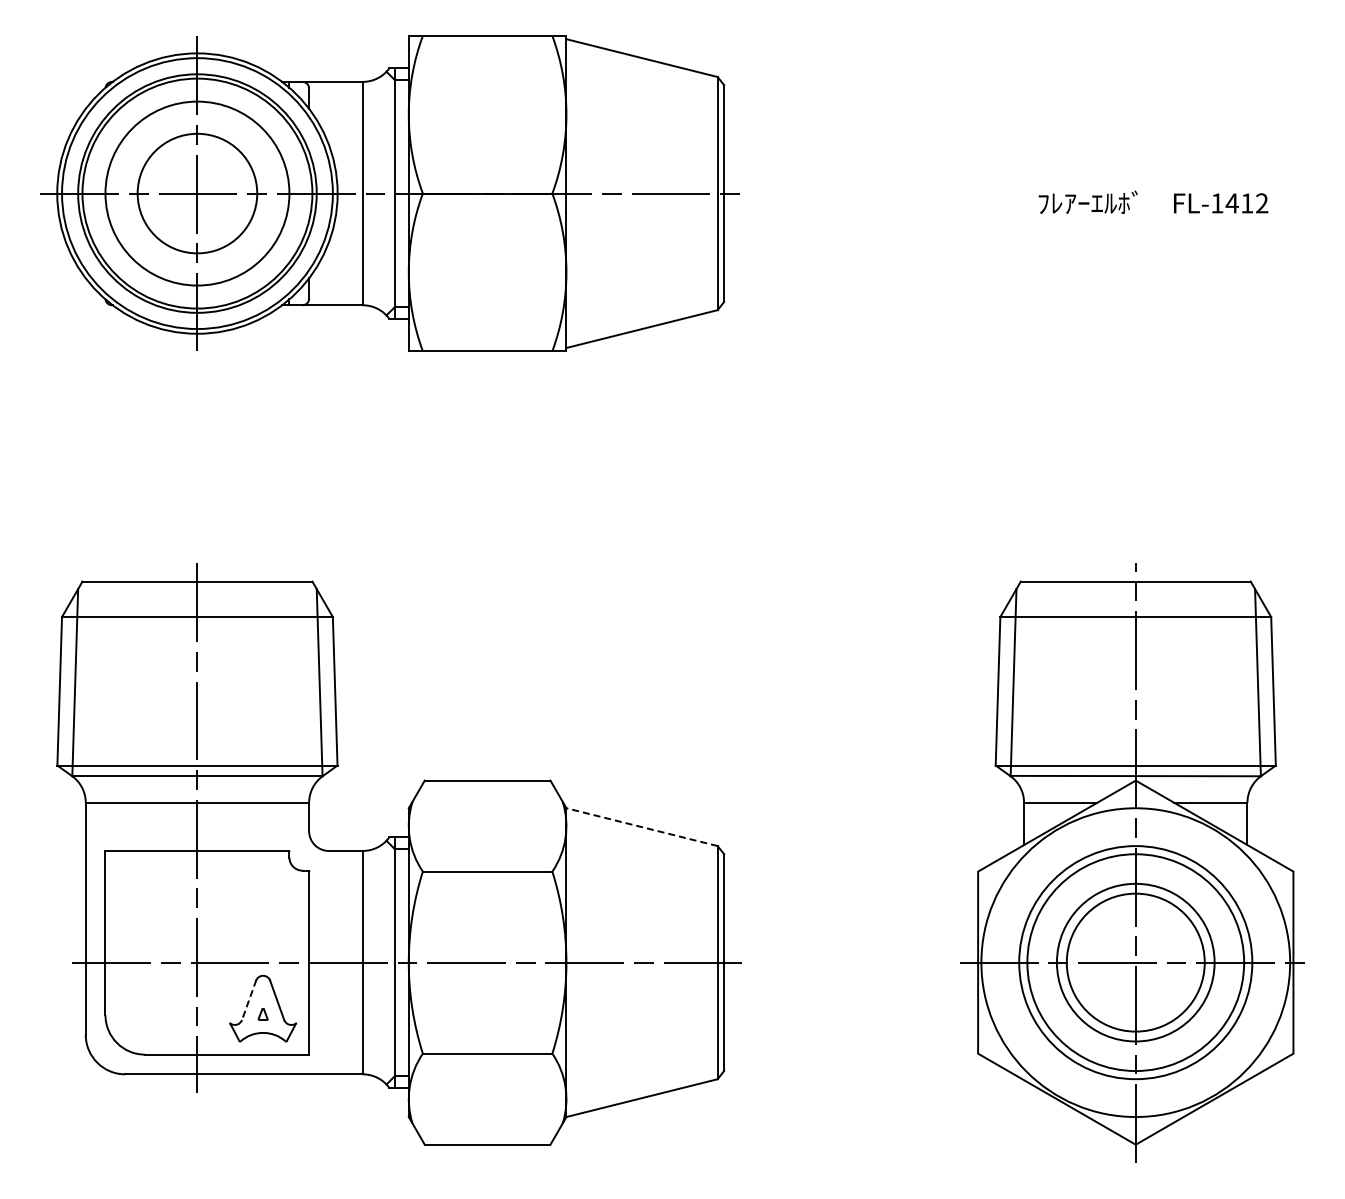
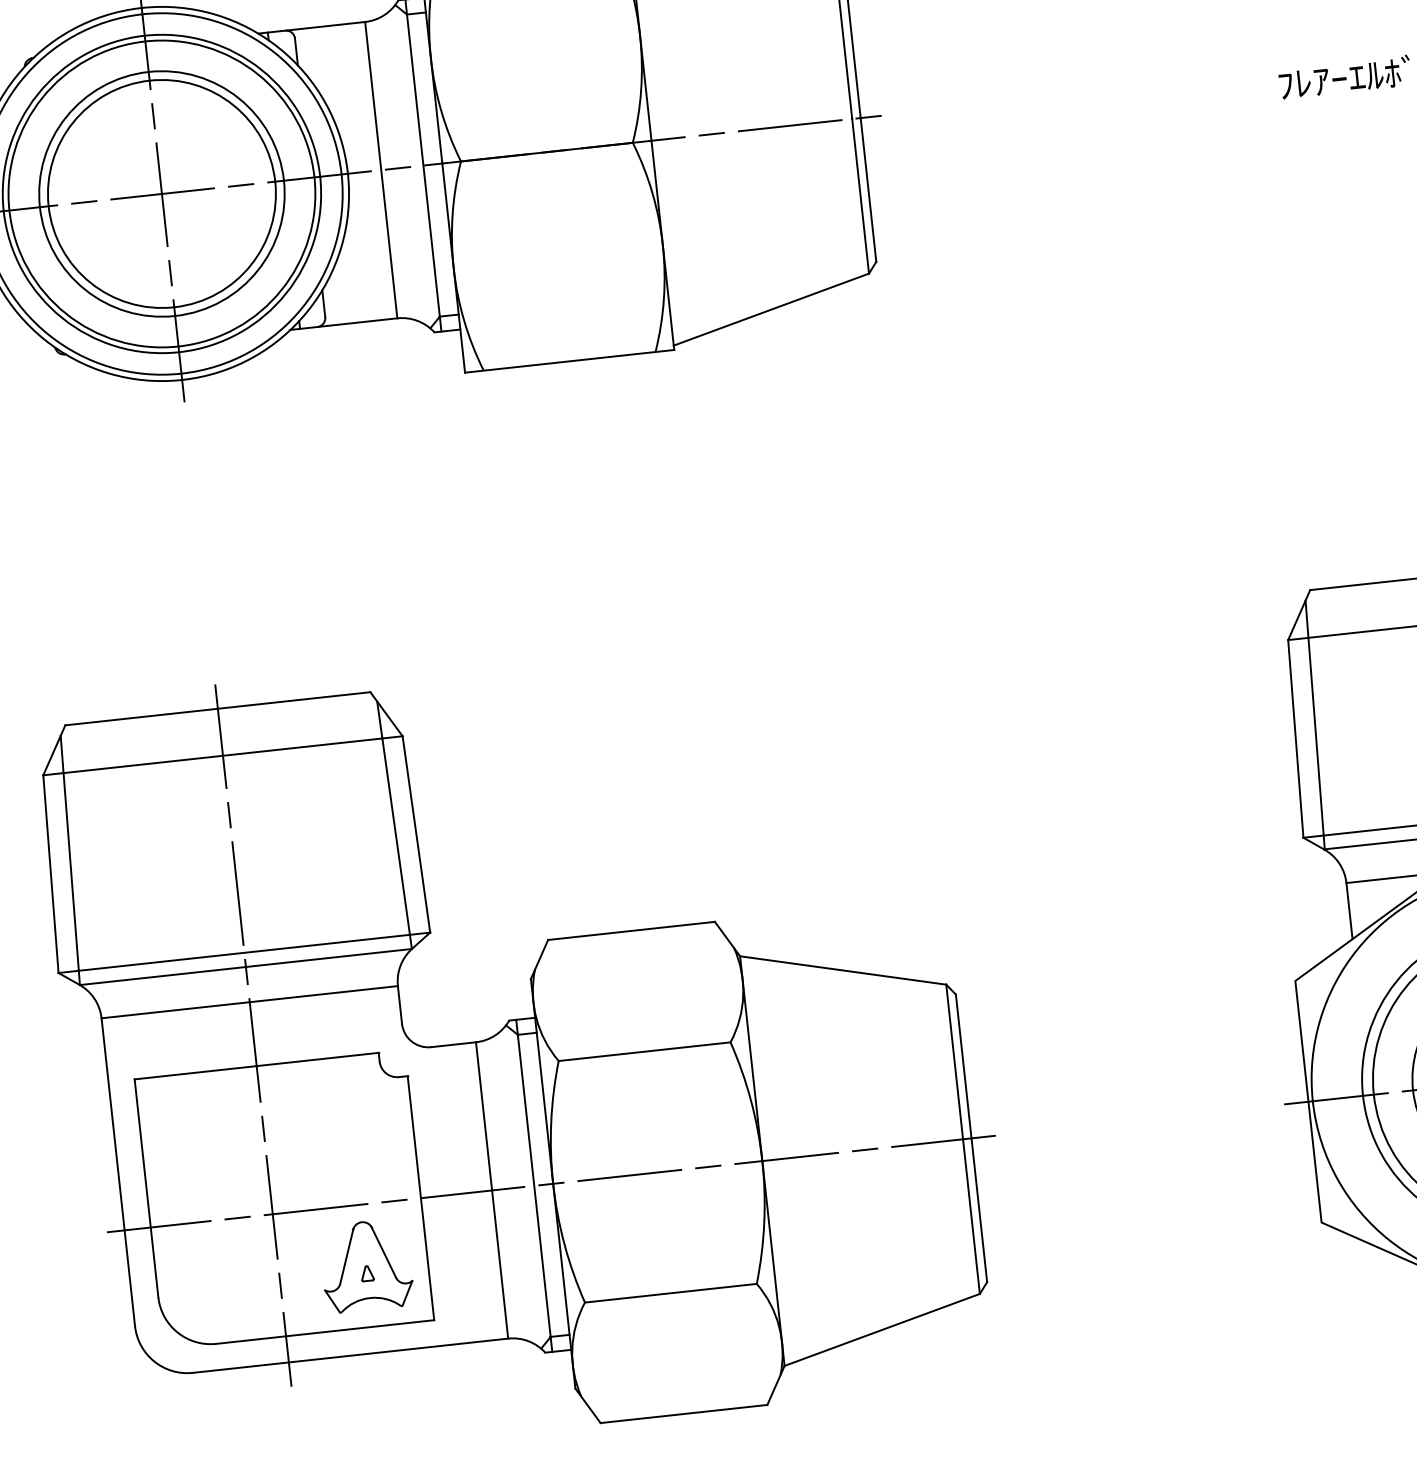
circle: (197, 193) -> (161, 193), size x1.43
line: (642, 827) -> (843, 970), dashed -> solid
line: (249, 1000) -> (347, 1257), dashed -> solid

